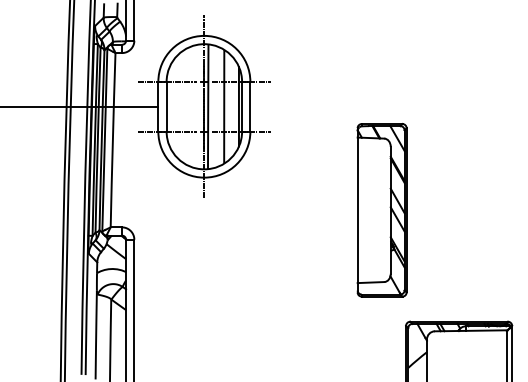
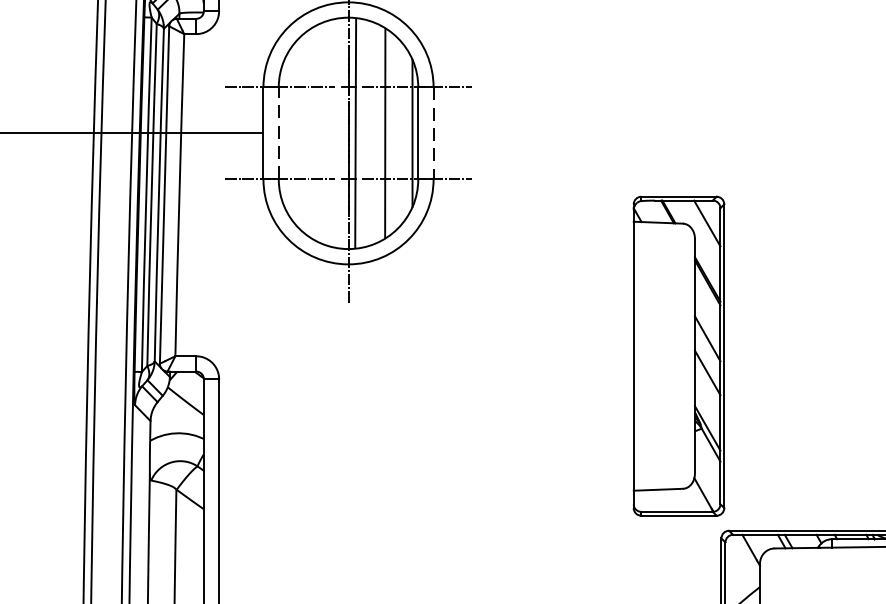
line: (166, 106) -> (278, 132), solid -> dashed
line: (250, 106) -> (433, 132), solid -> dashed
part: (381, 210) -> (677, 356), moved

